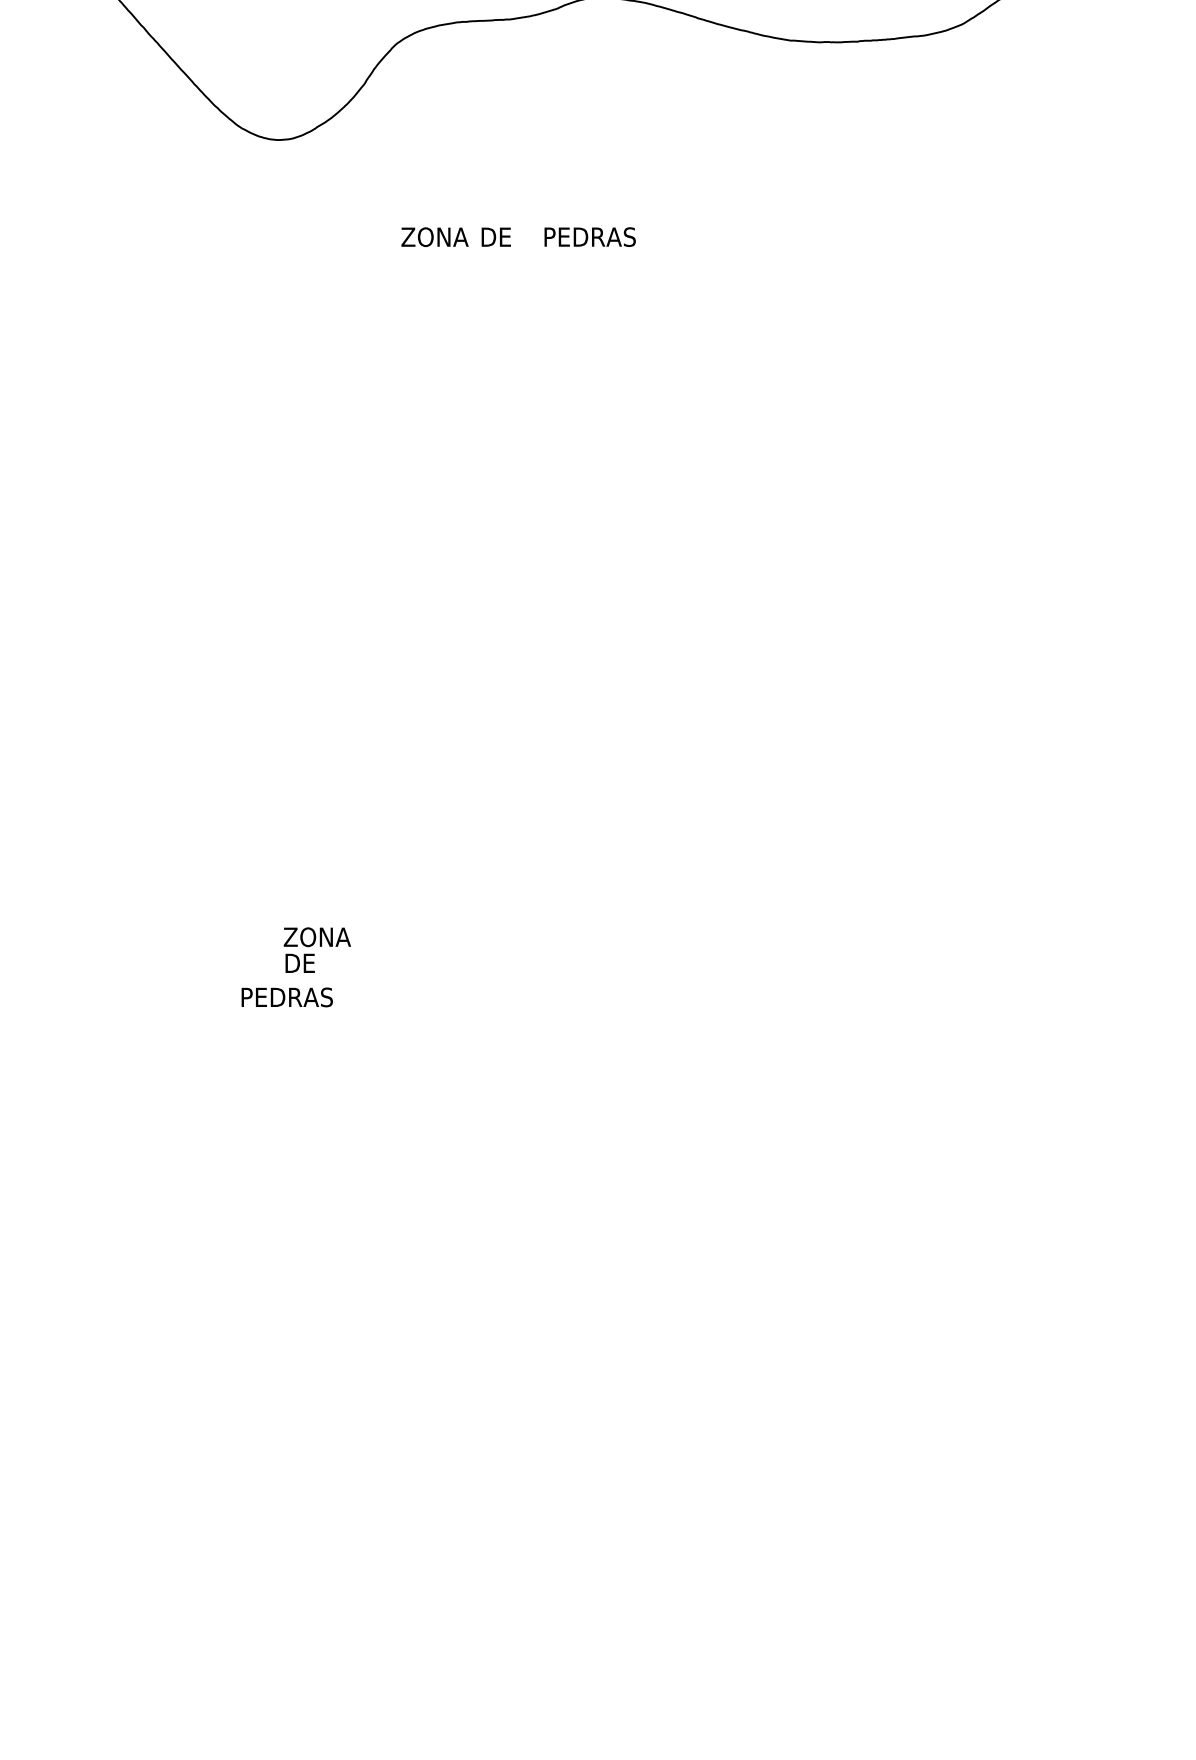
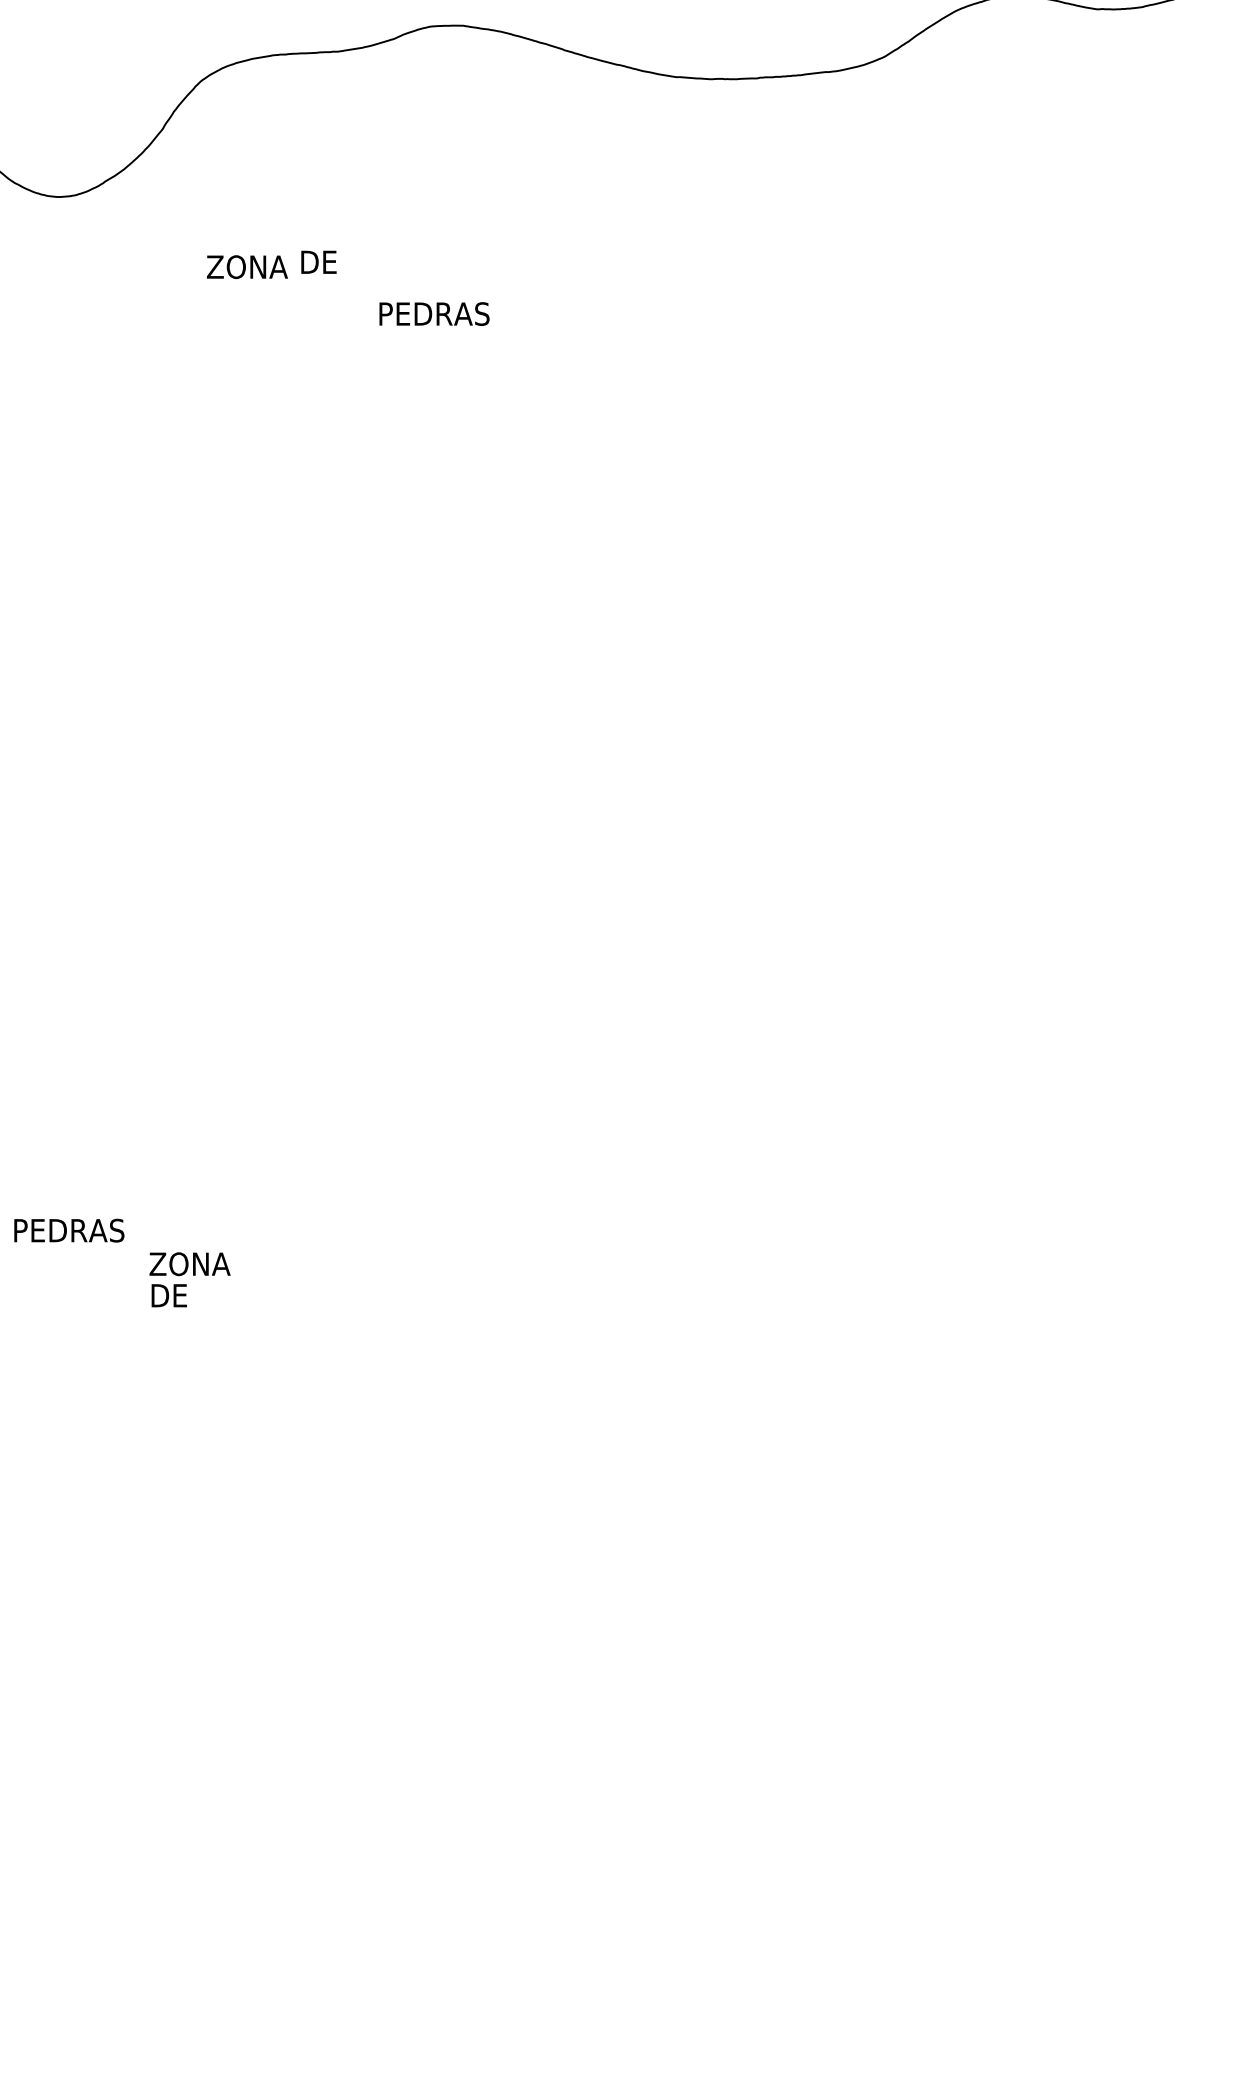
text: (495, 236) -> (317, 261), moved
text: (434, 237) -> (246, 267), moved
text: (316, 949) -> (188, 1278), moved

